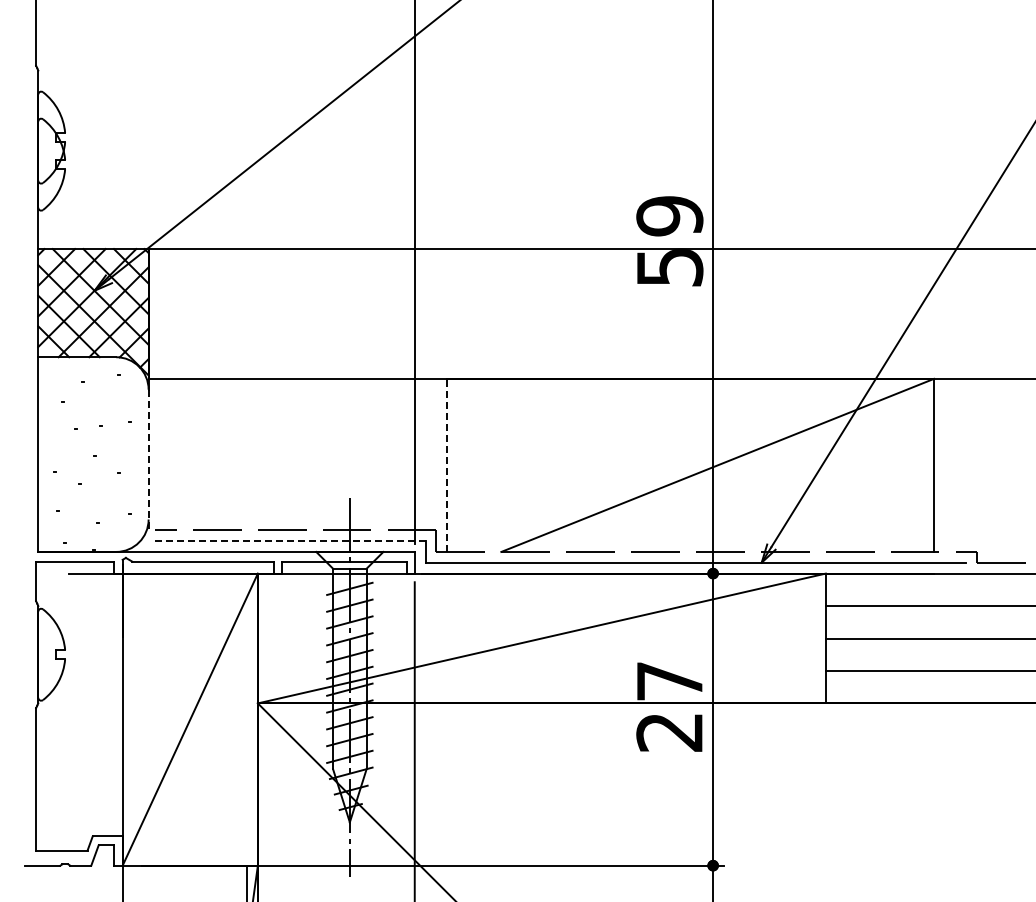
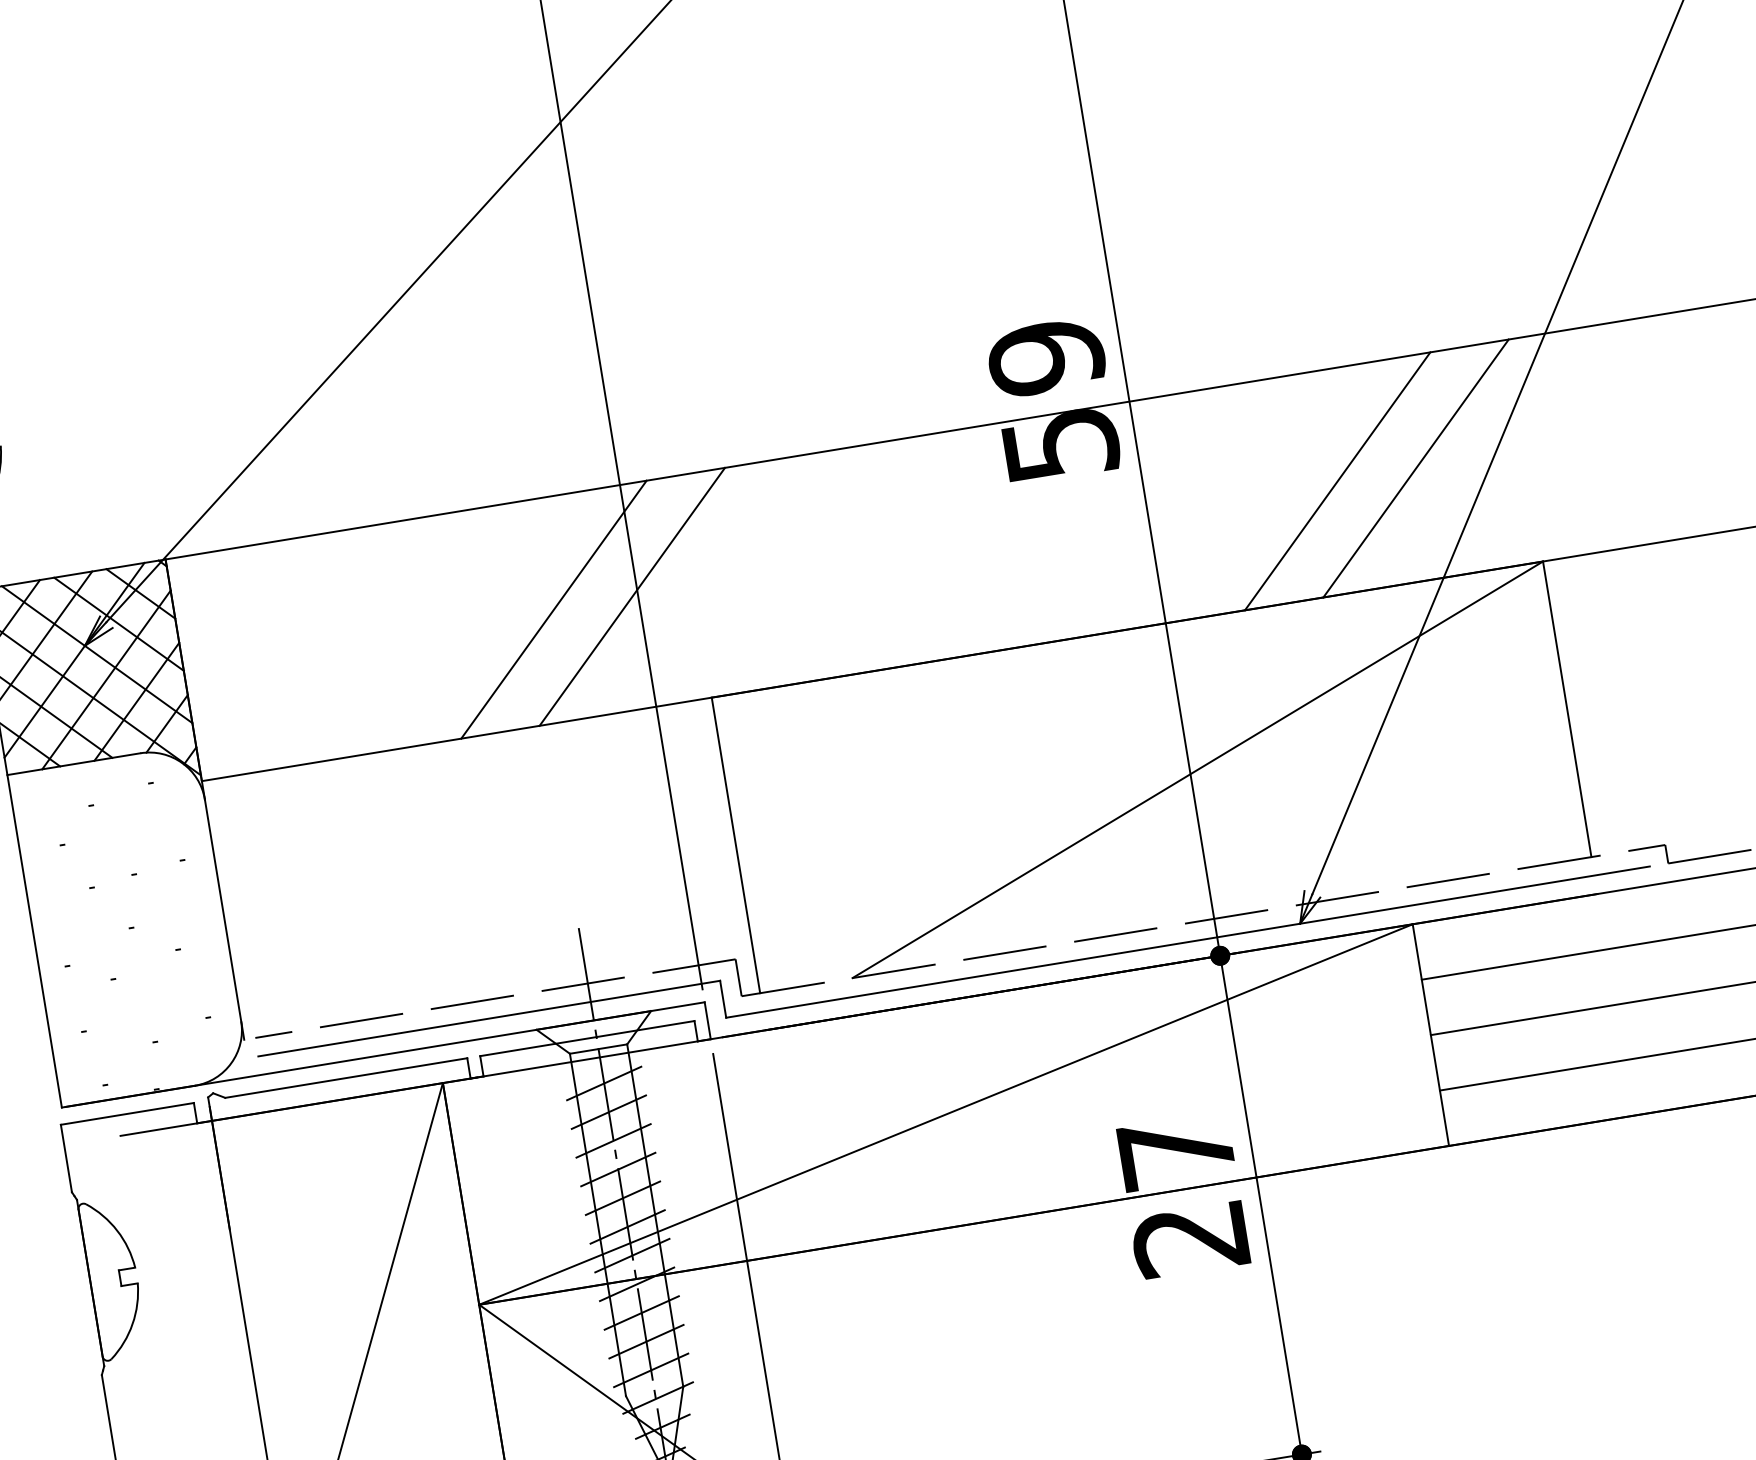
line: (365, 313) -> (553, 608), added
line: (411, 313) -> (632, 596), added
line: (824, 313) -> (1337, 480), added
line: (870, 313) -> (1416, 467), added
line: (148, 460) -> (224, 920), dashed -> solid
line: (447, 465) -> (736, 845), dashed -> solid
line: (289, 541) -> (487, 1019), dashed -> solid

